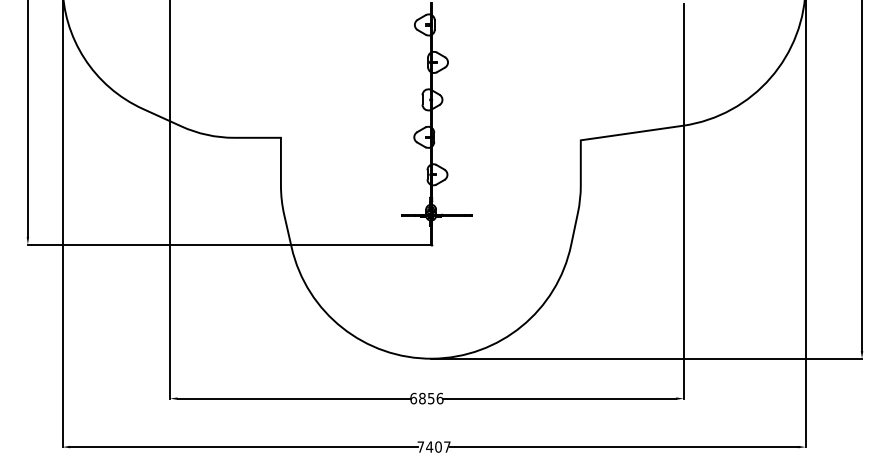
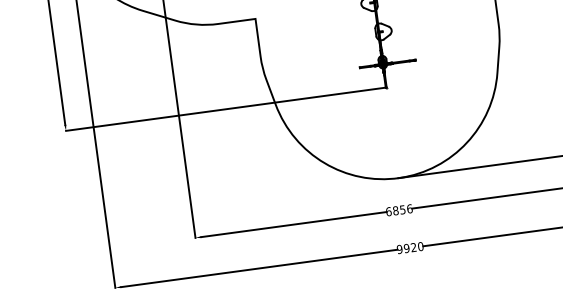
text: (433, 446) -> (409, 247), 7407 -> 9920

